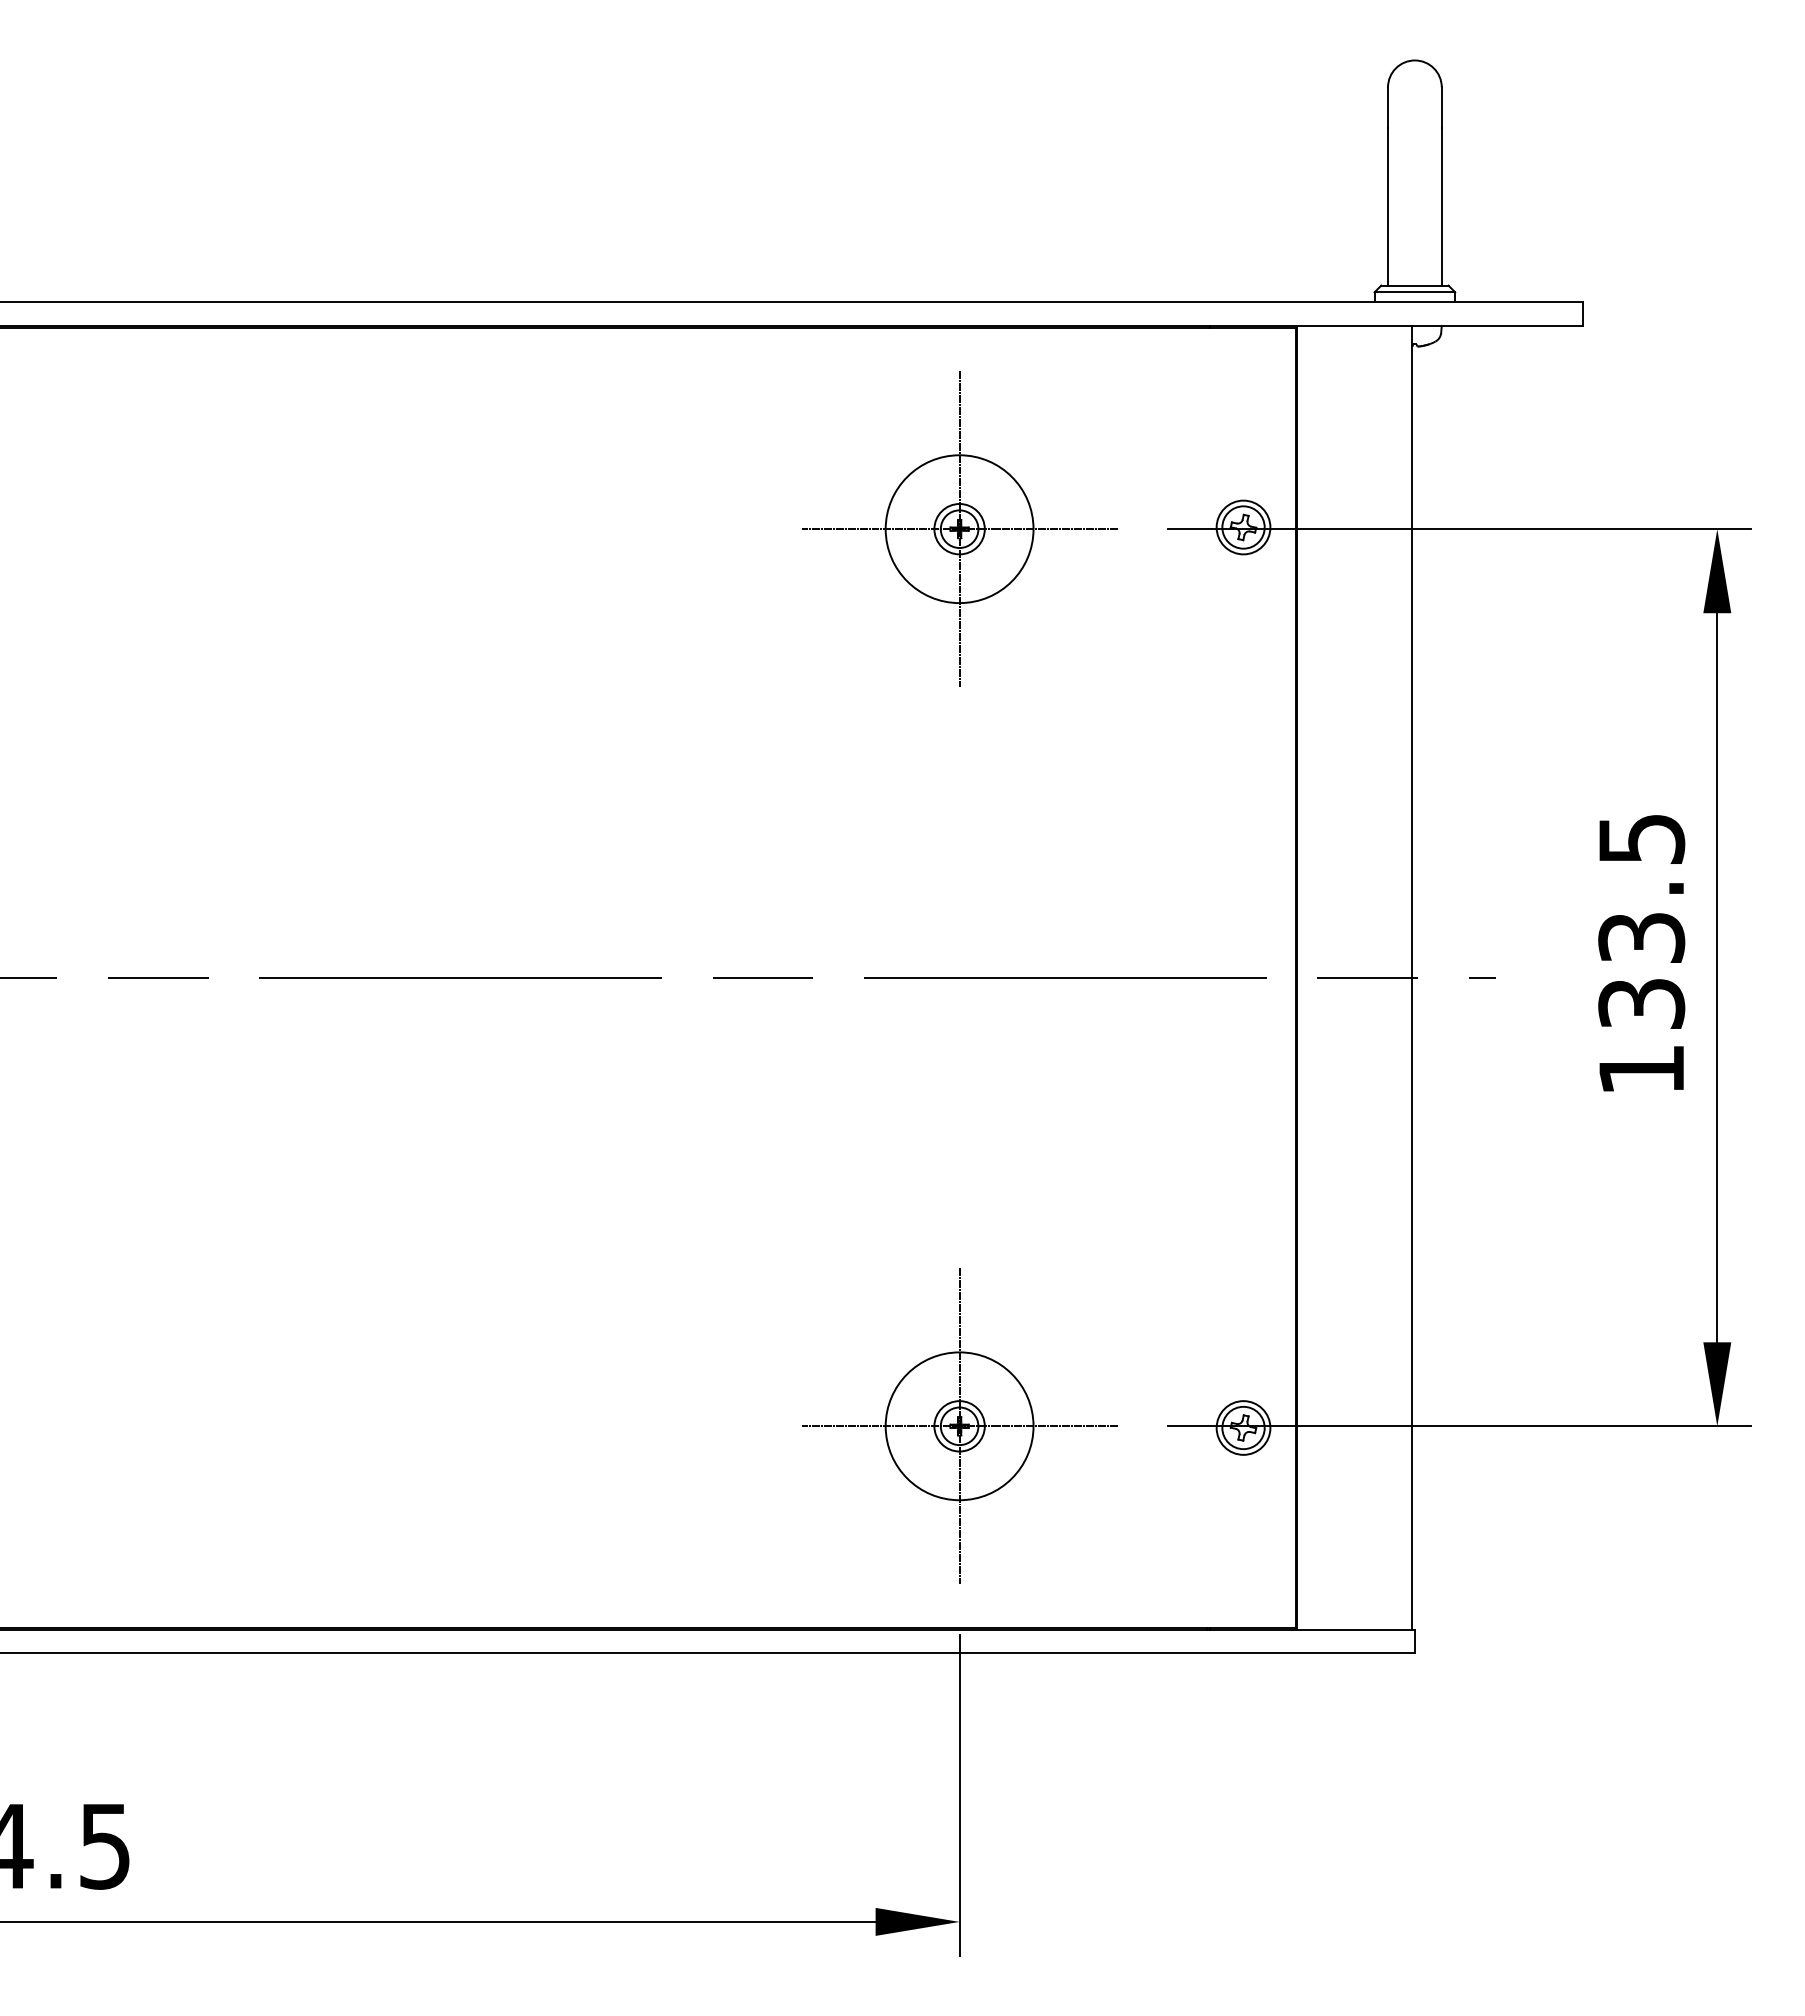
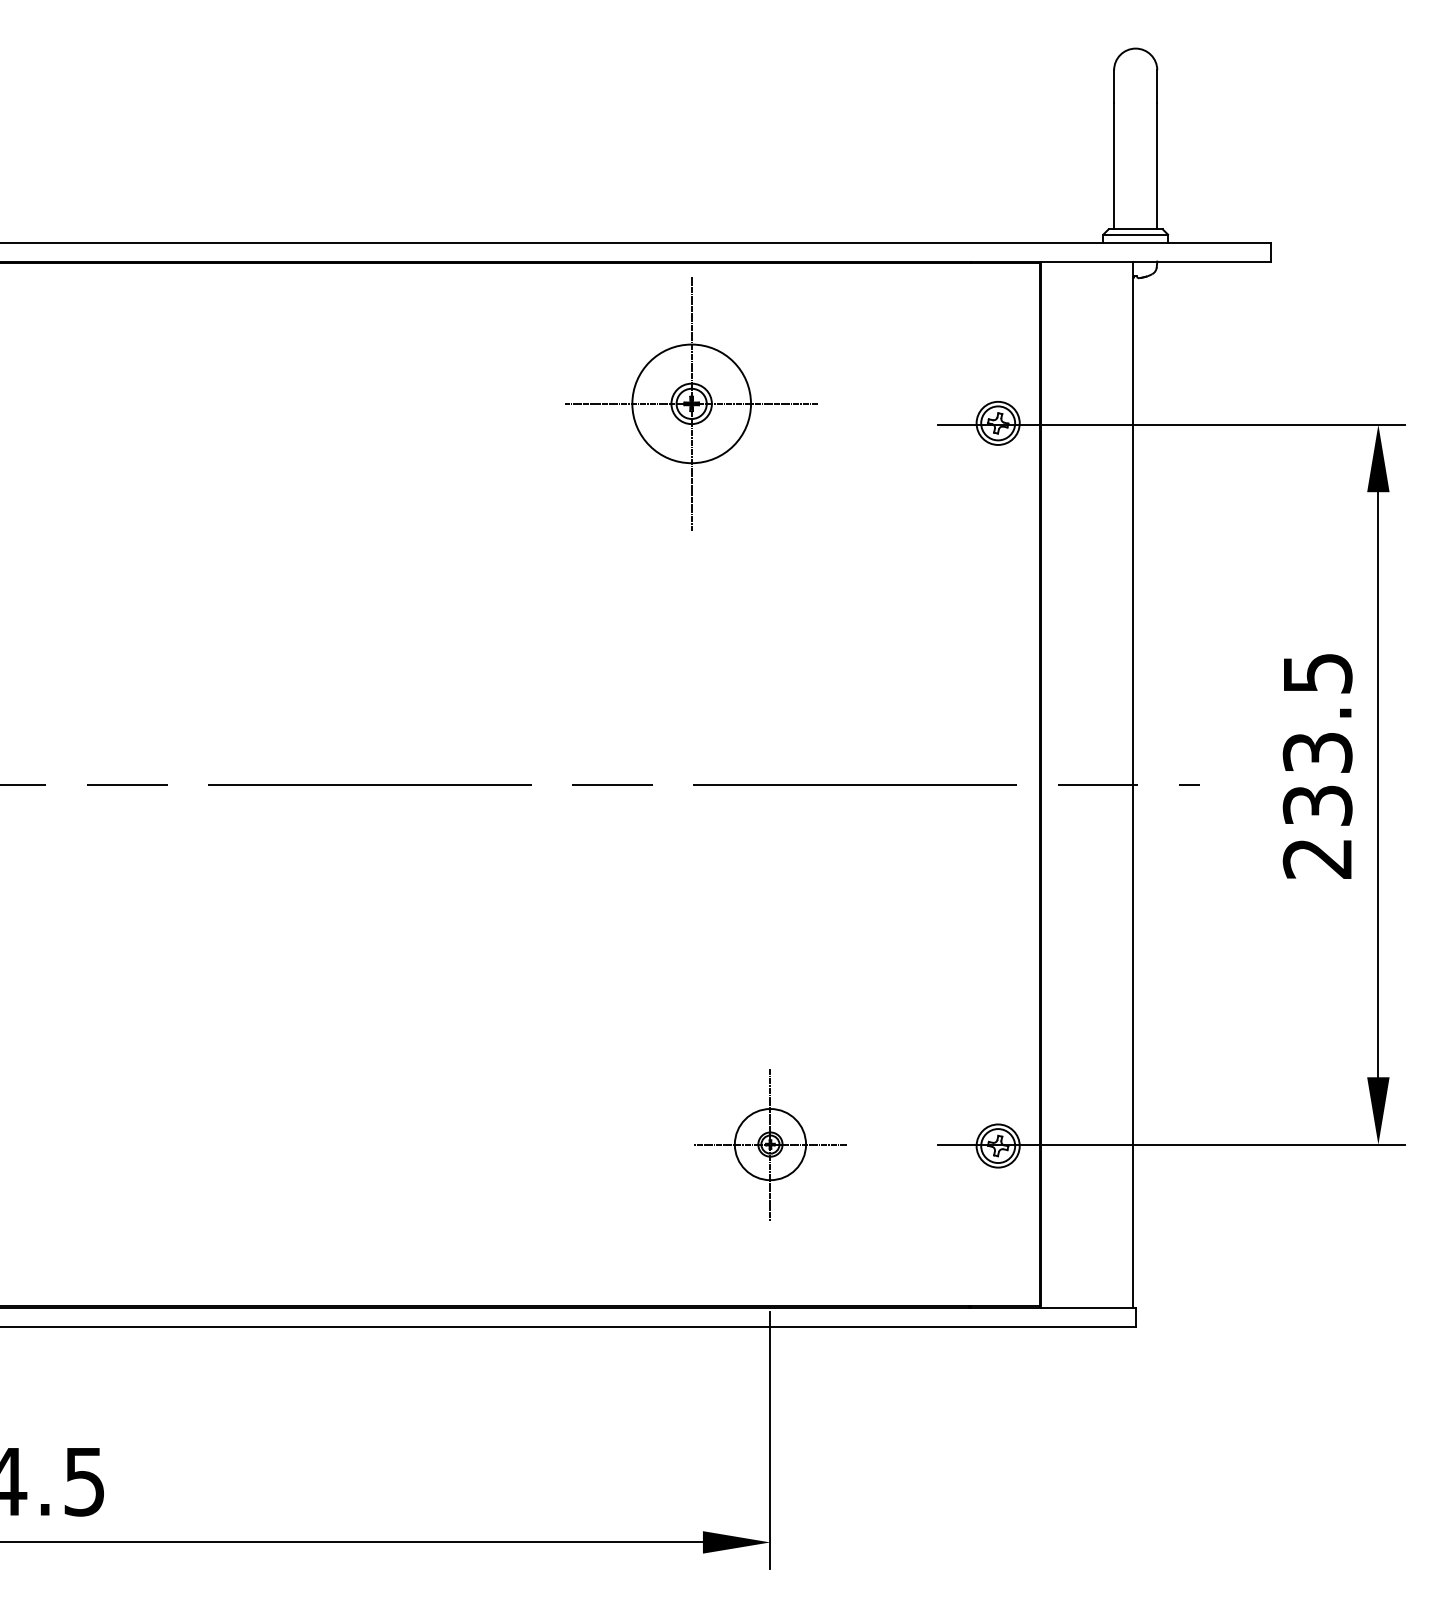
part: (959, 528) -> (691, 403), moved
text: (1640, 1070) -> (1316, 859), 133.5 -> 233.5
part: (959, 1425) -> (770, 1144), size x0.6

